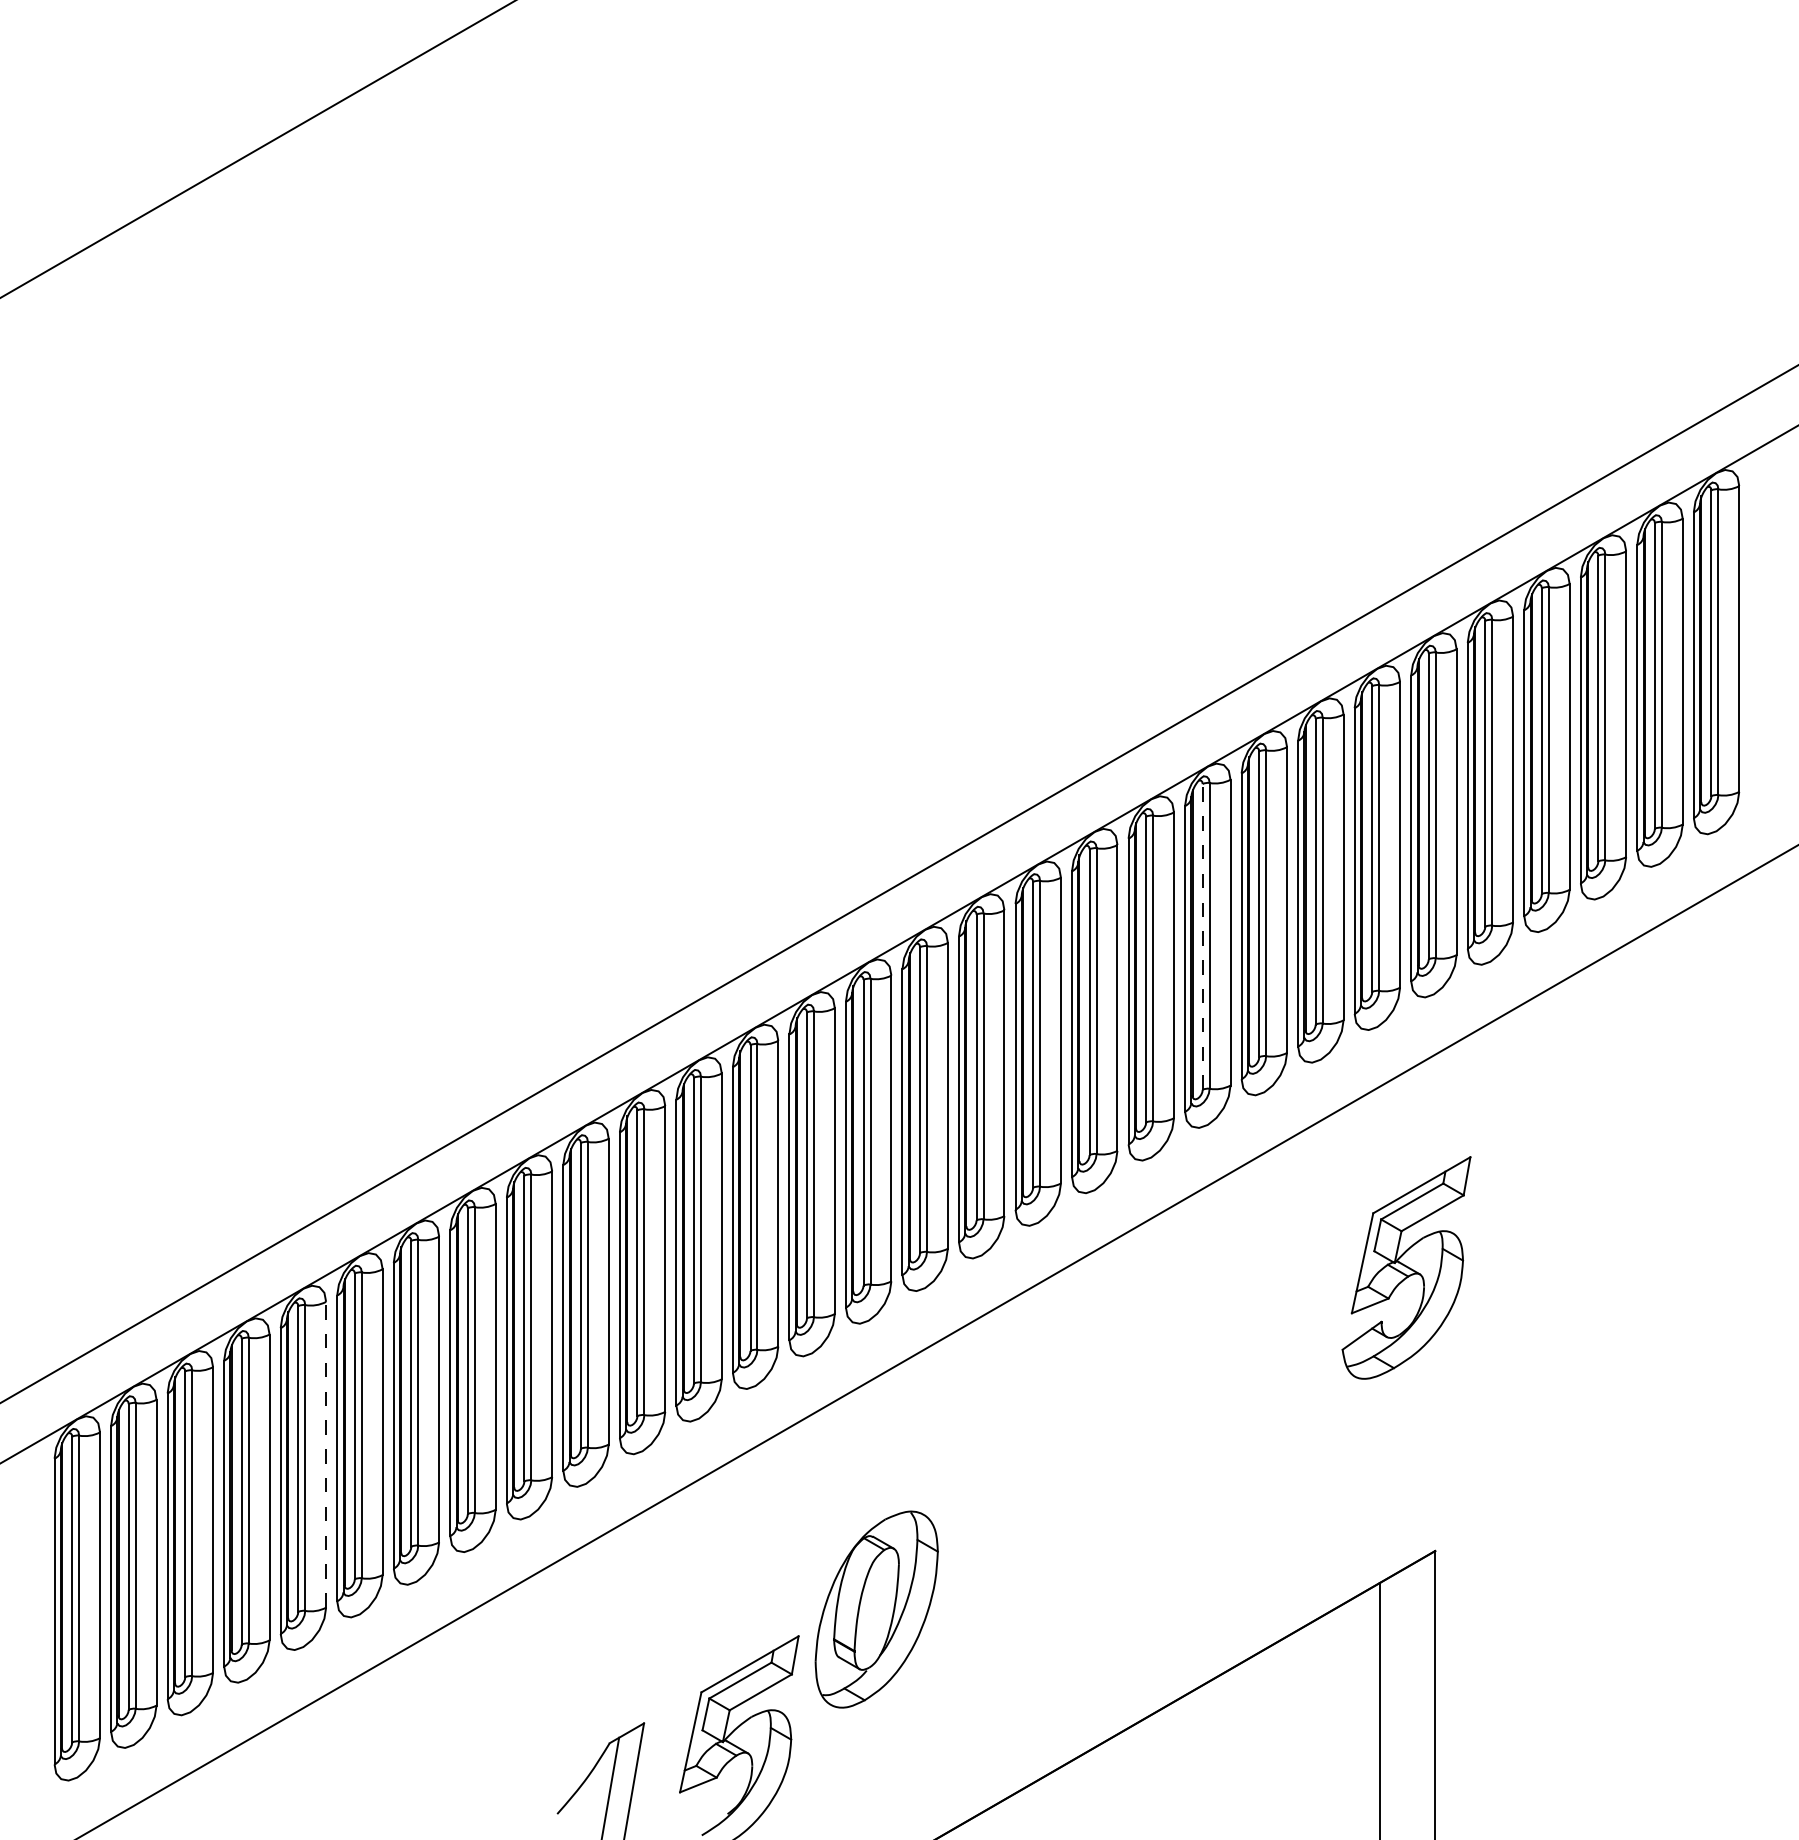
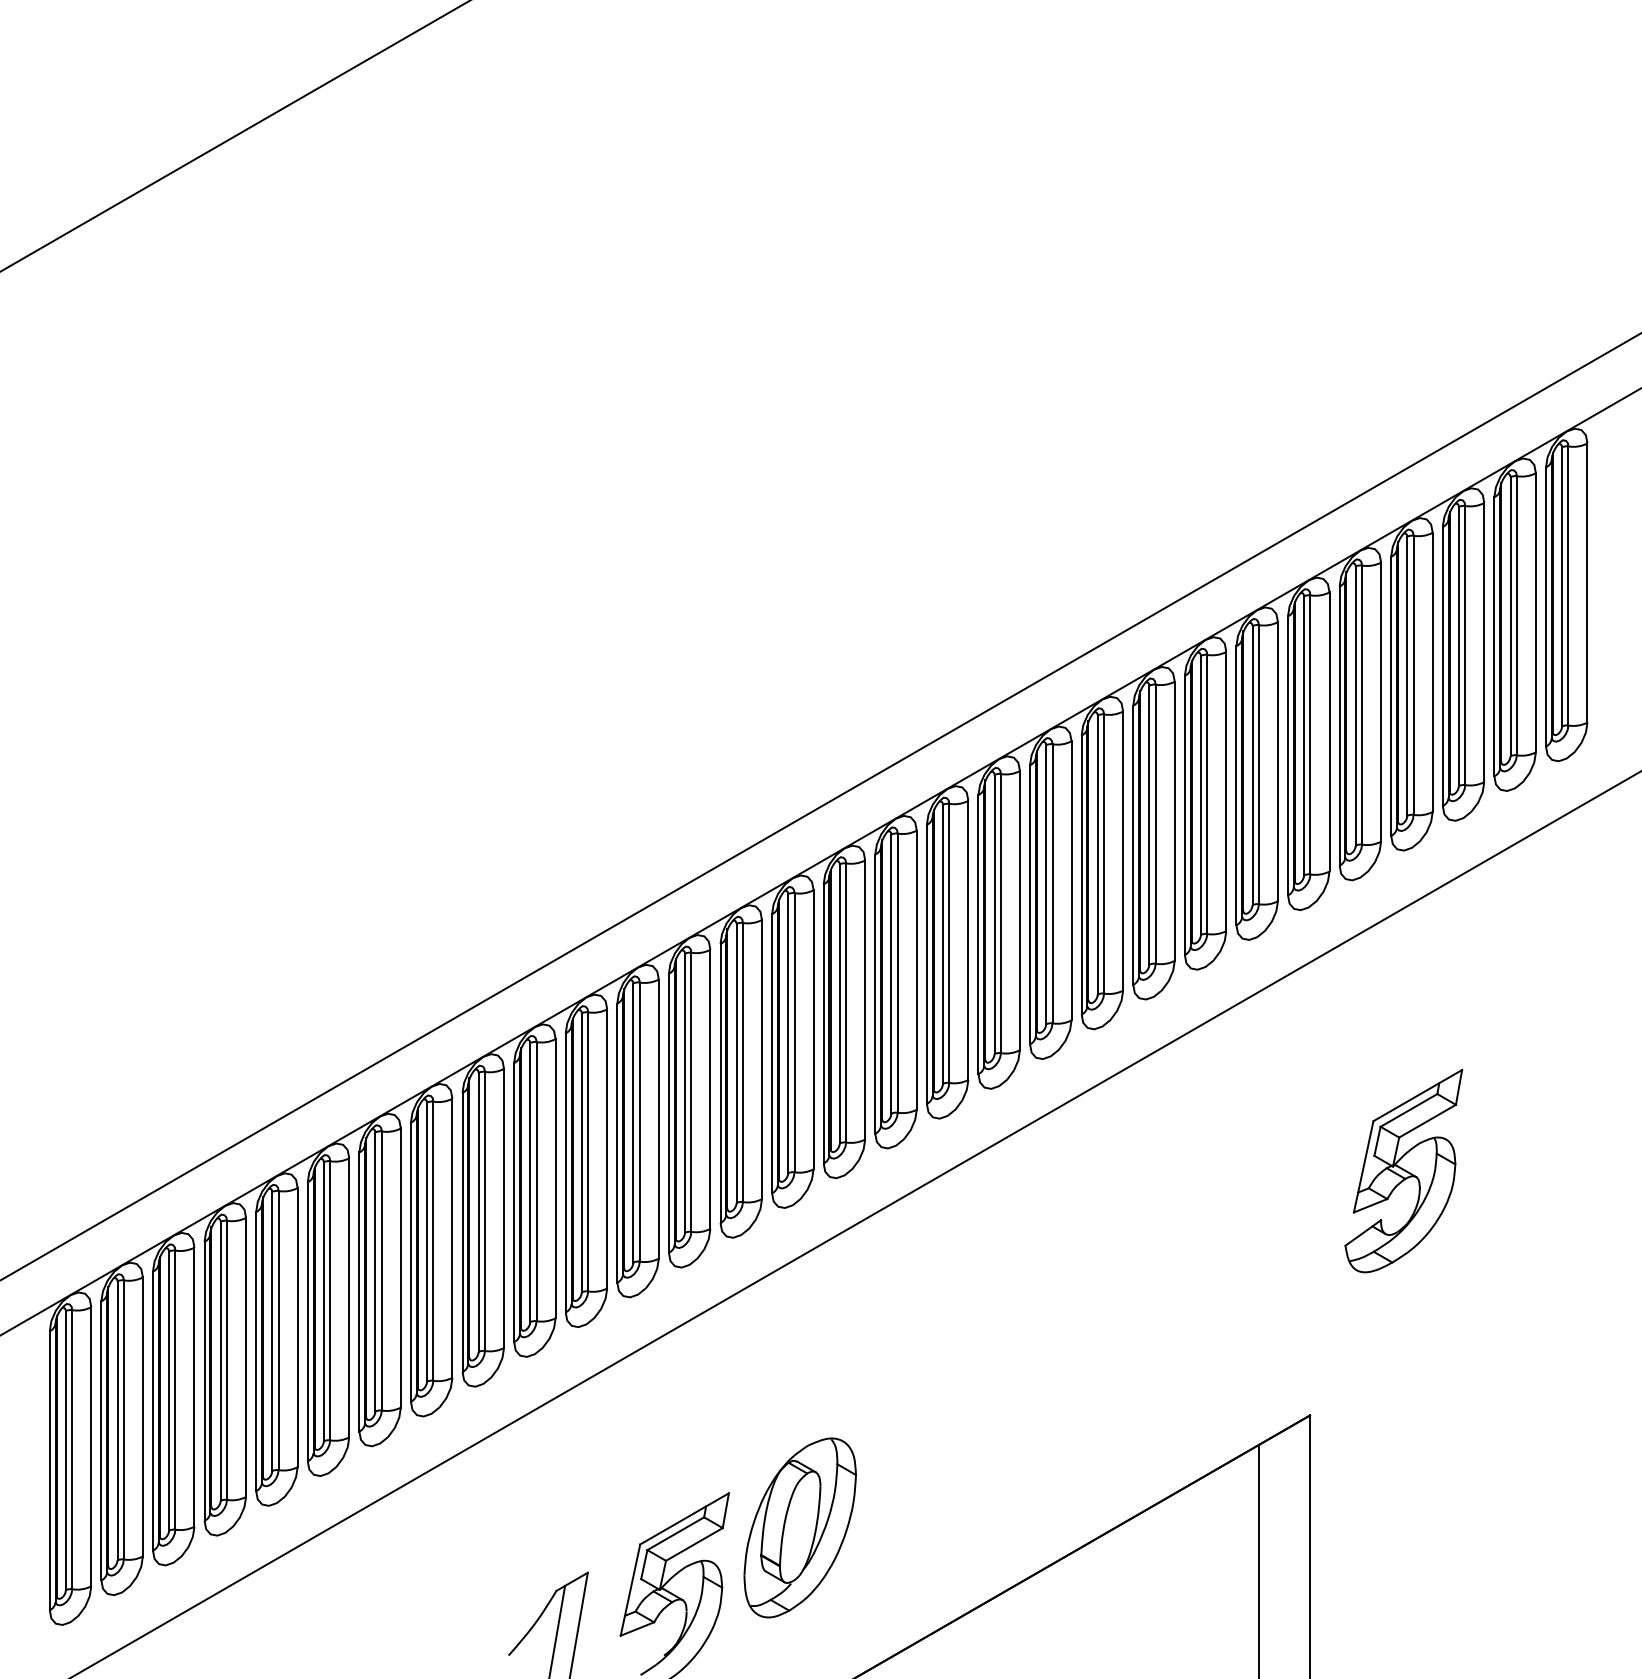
line: (1202, 937) -> (1097, 855), dashed -> solid
part: (1406, 1268) -> (1403, 1171), moved
line: (325, 1454) -> (297, 1327), dashed -> solid
part: (875, 1609) -> (799, 1527), moved

